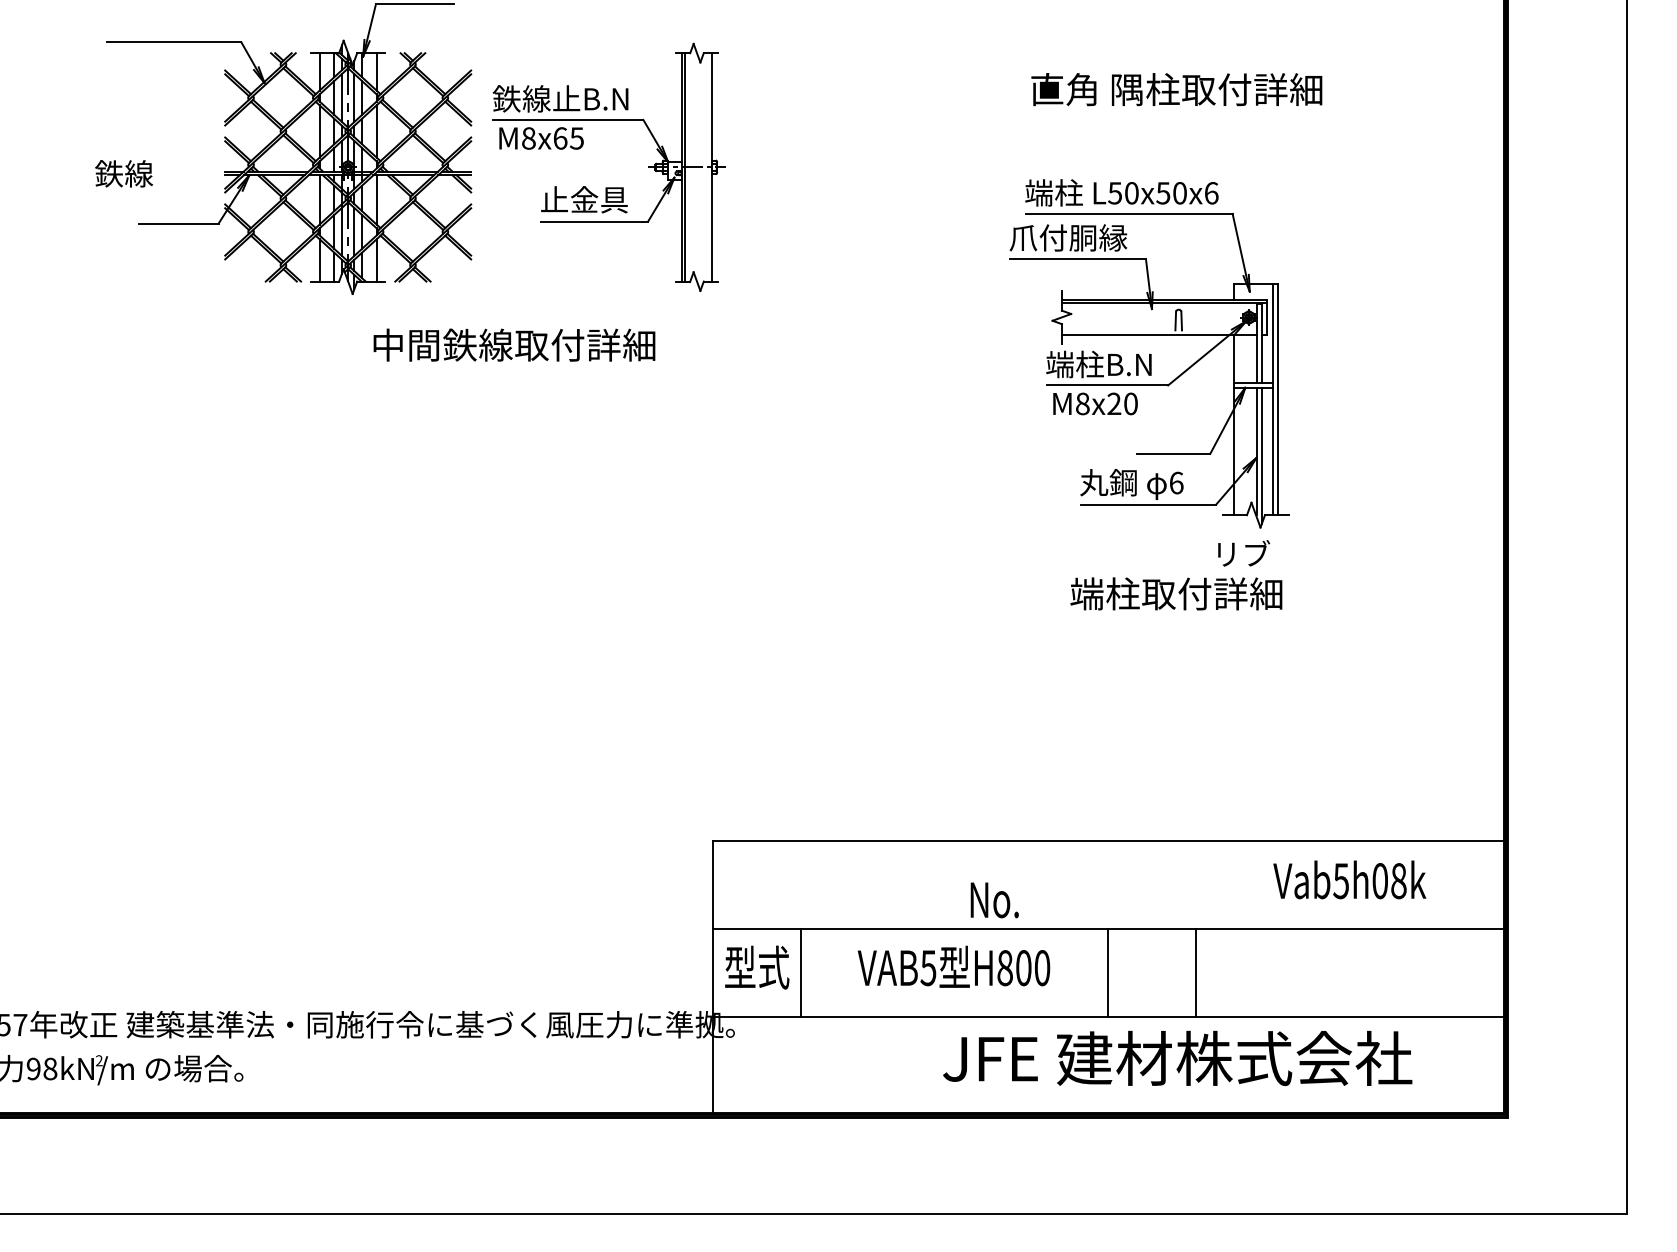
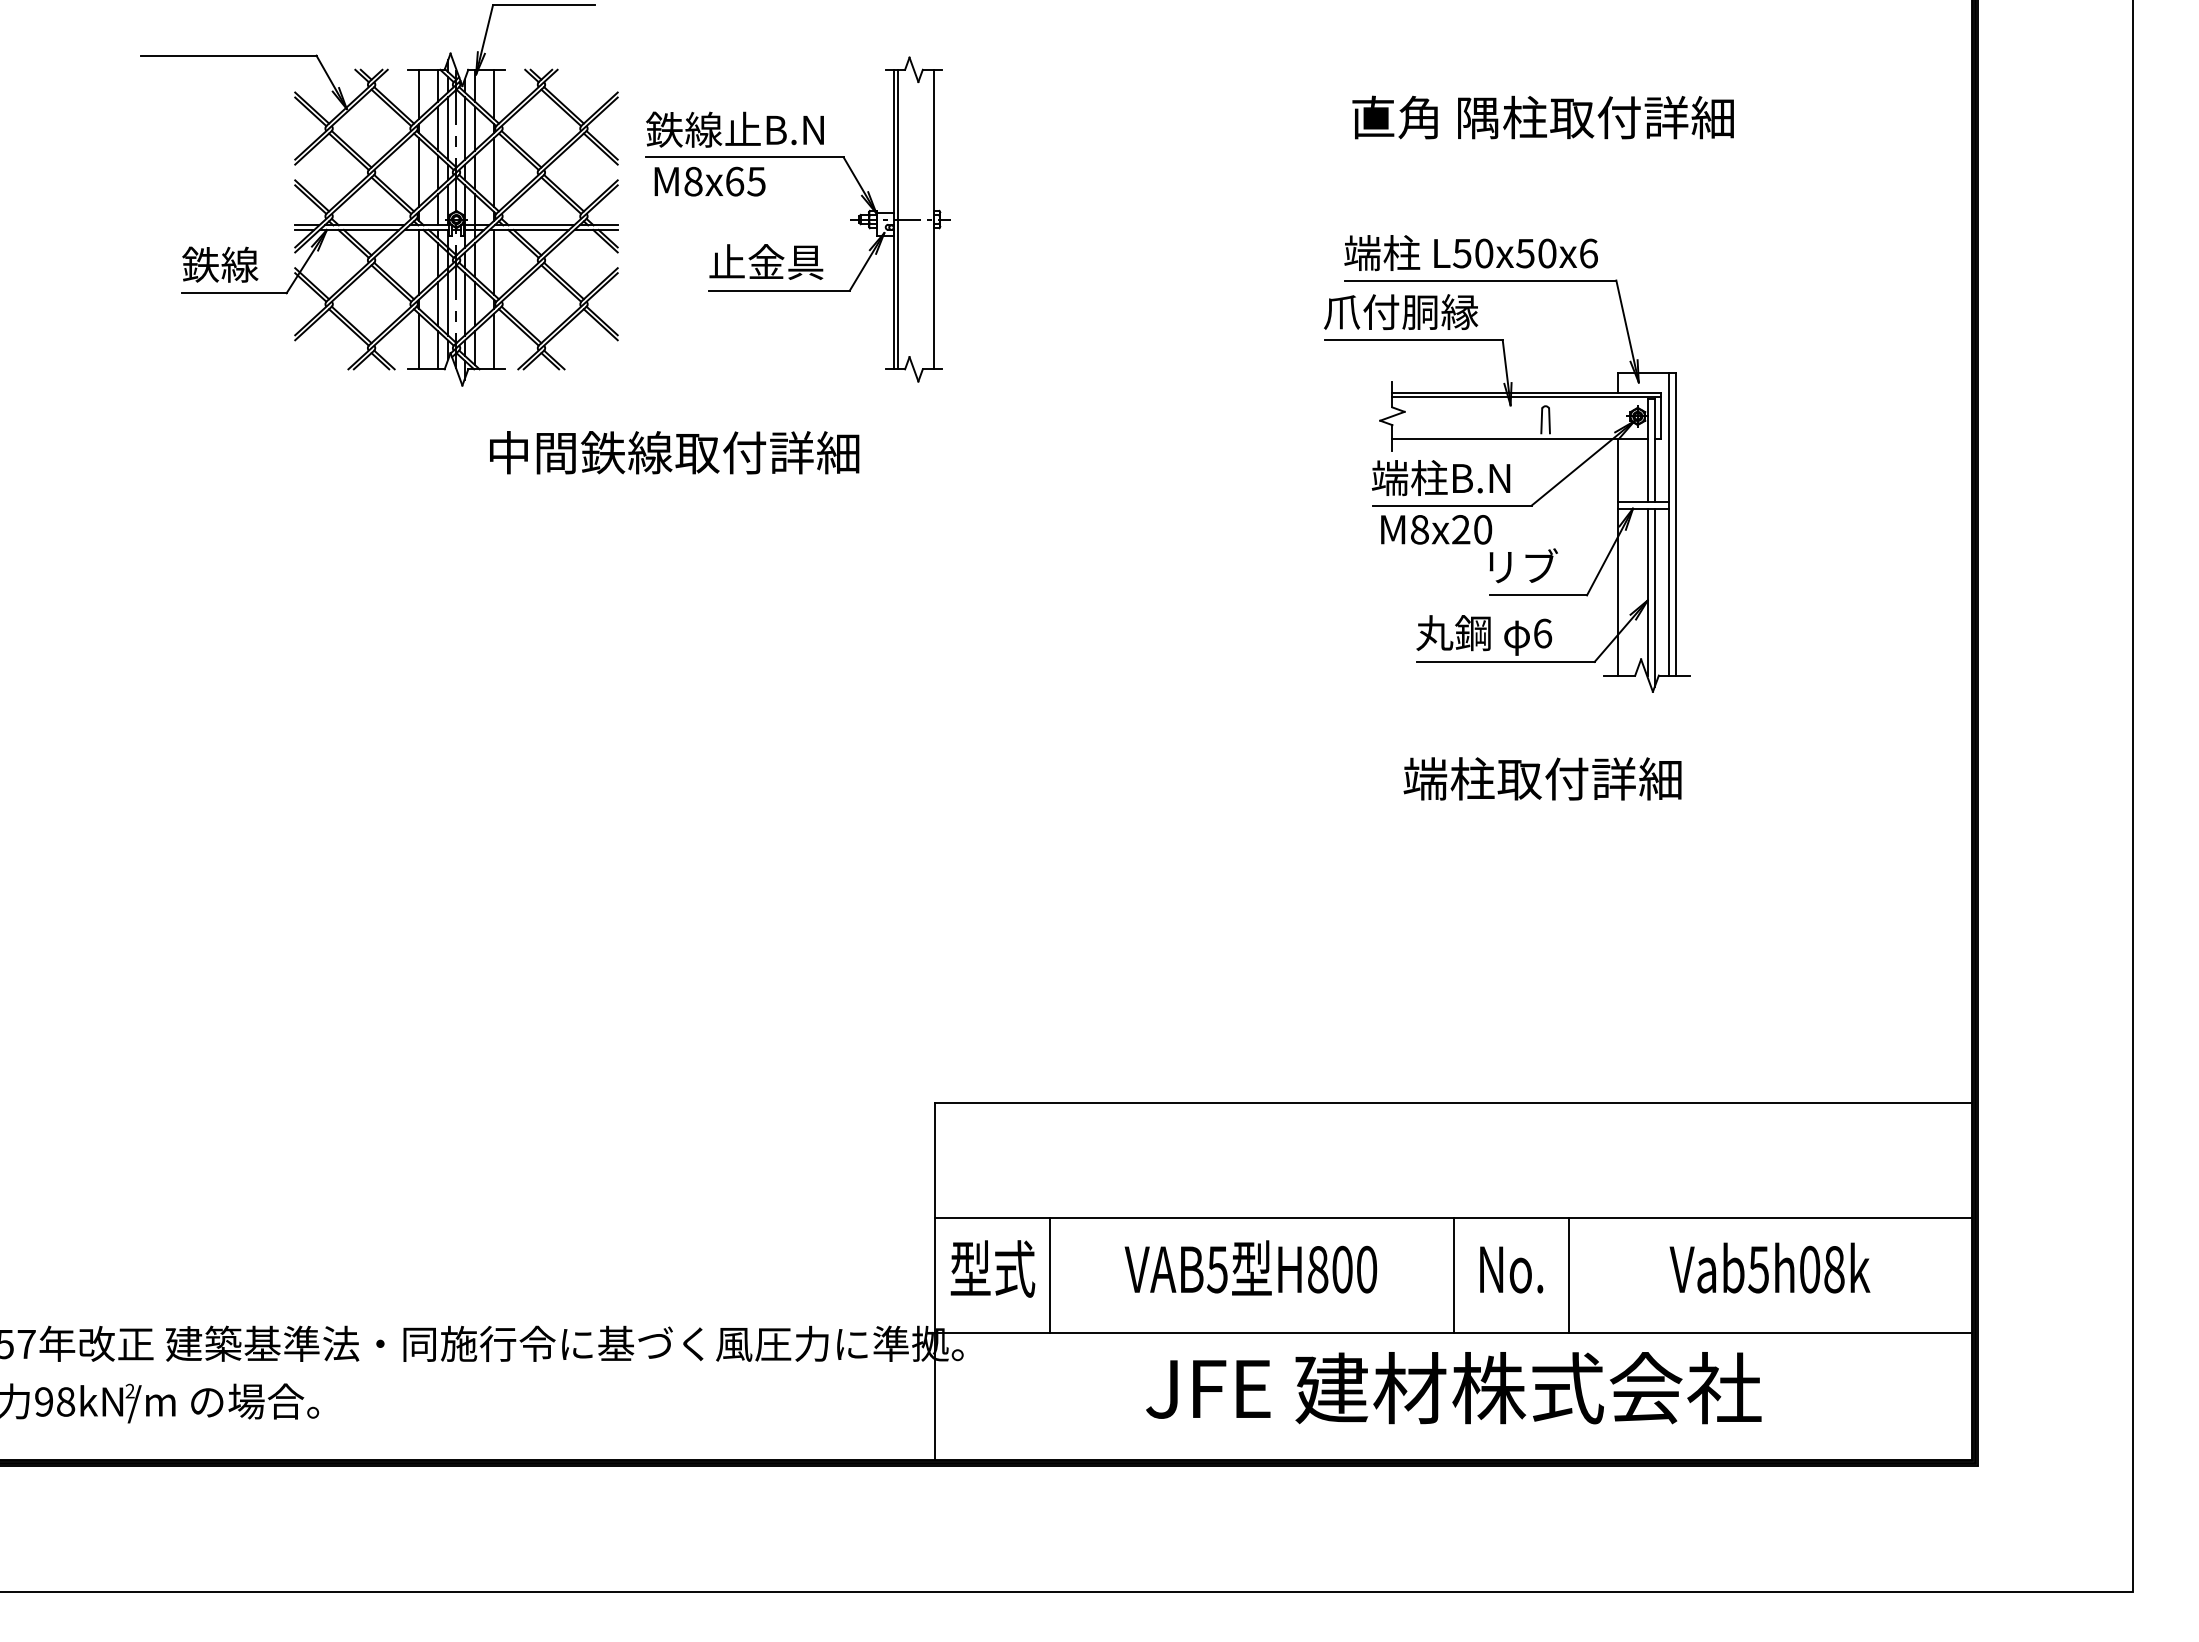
text: (124, 173) -> (220, 264), moved
text: (1244, 553) -> (1524, 565), moved
text: (1349, 879) -> (1769, 1267), moved
text: (994, 900) -> (1511, 1270), moved
text: (1177, 1057) -> (1453, 1386), moved

